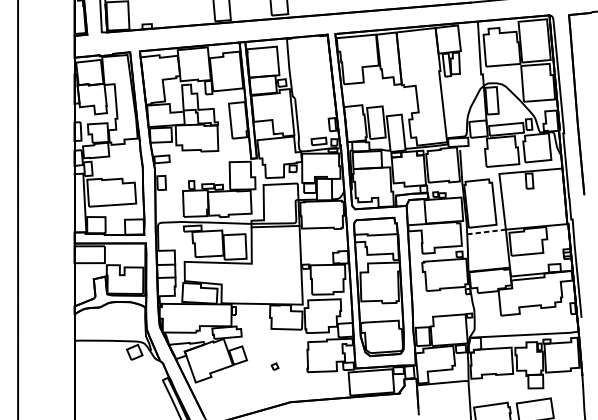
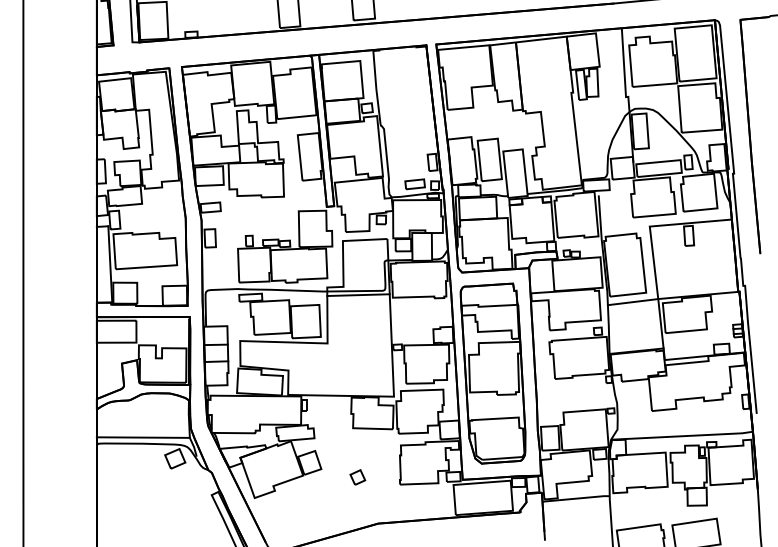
line: (486, 232) -> (633, 302), dashed -> solid
line: (109, 336) -> (142, 437), added
part: (274, 366) -> (357, 477), size x1.67

